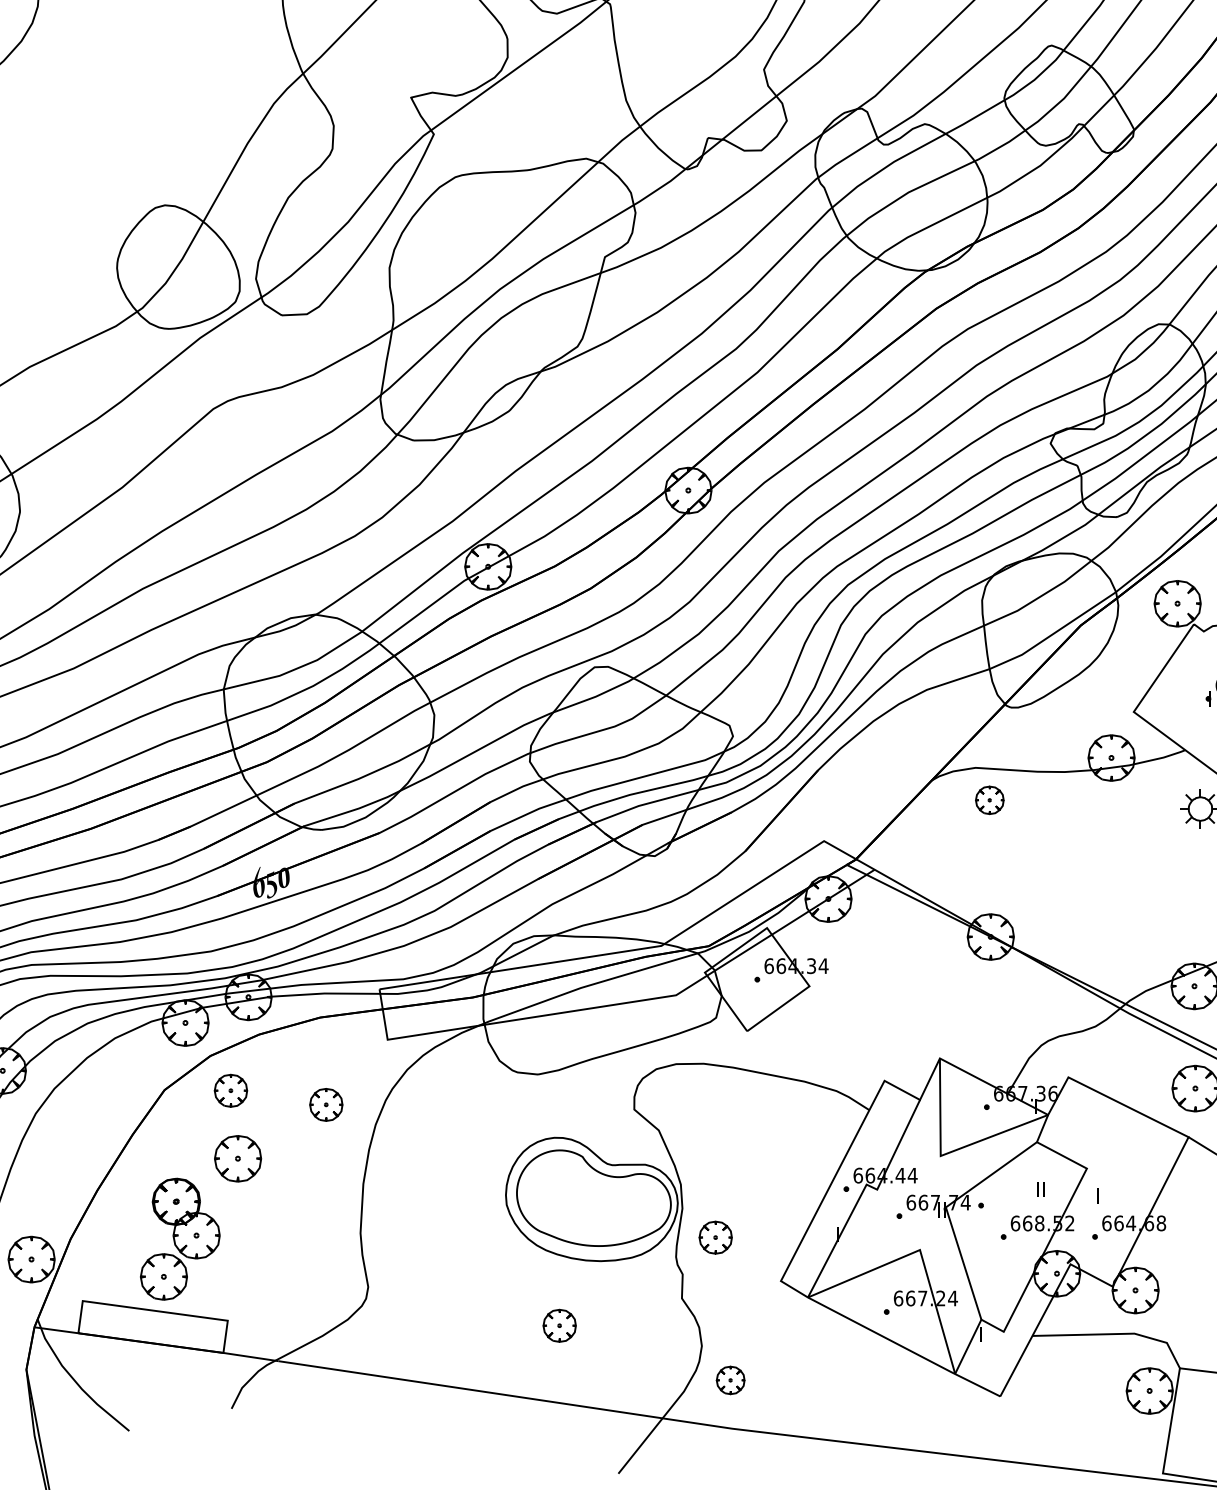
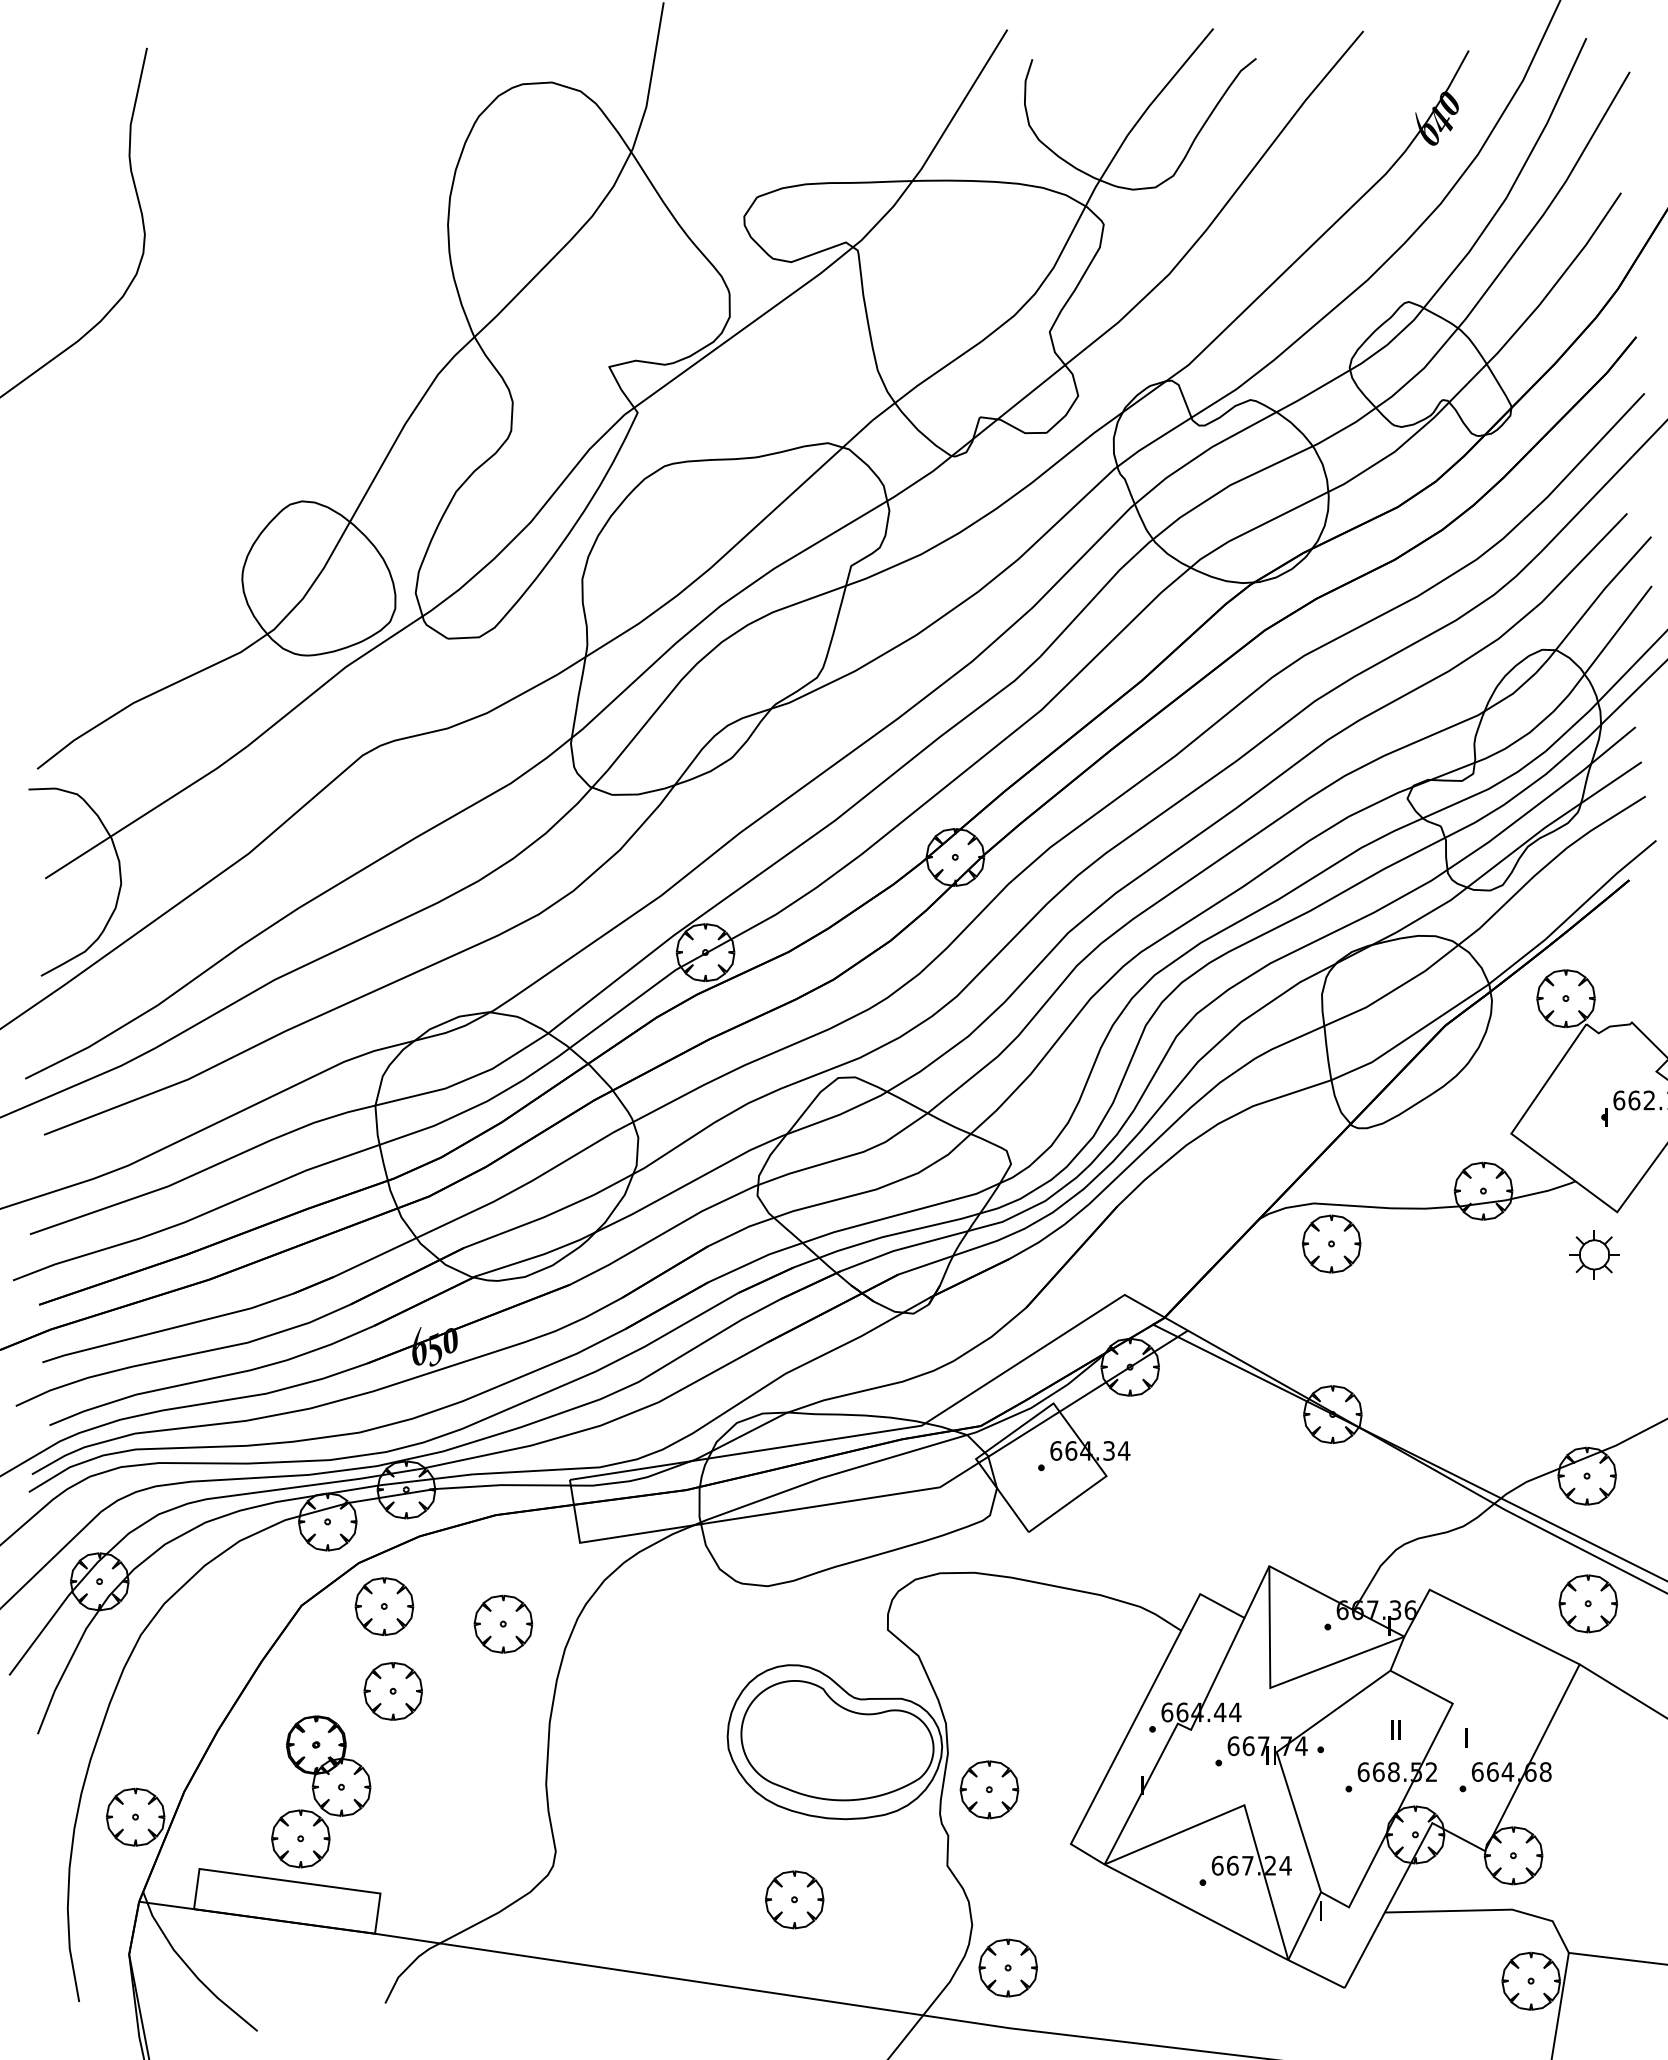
part: (989, 799) -> (1331, 1243), size x1.67
part: (231, 1090) -> (384, 1606), size x1.43
part: (326, 1104) -> (503, 1623), size x1.43
part: (715, 1237) -> (989, 1789), size x1.43
part: (559, 1325) -> (794, 1899), size x1.43
part: (730, 1379) -> (1007, 1967), size x1.67

